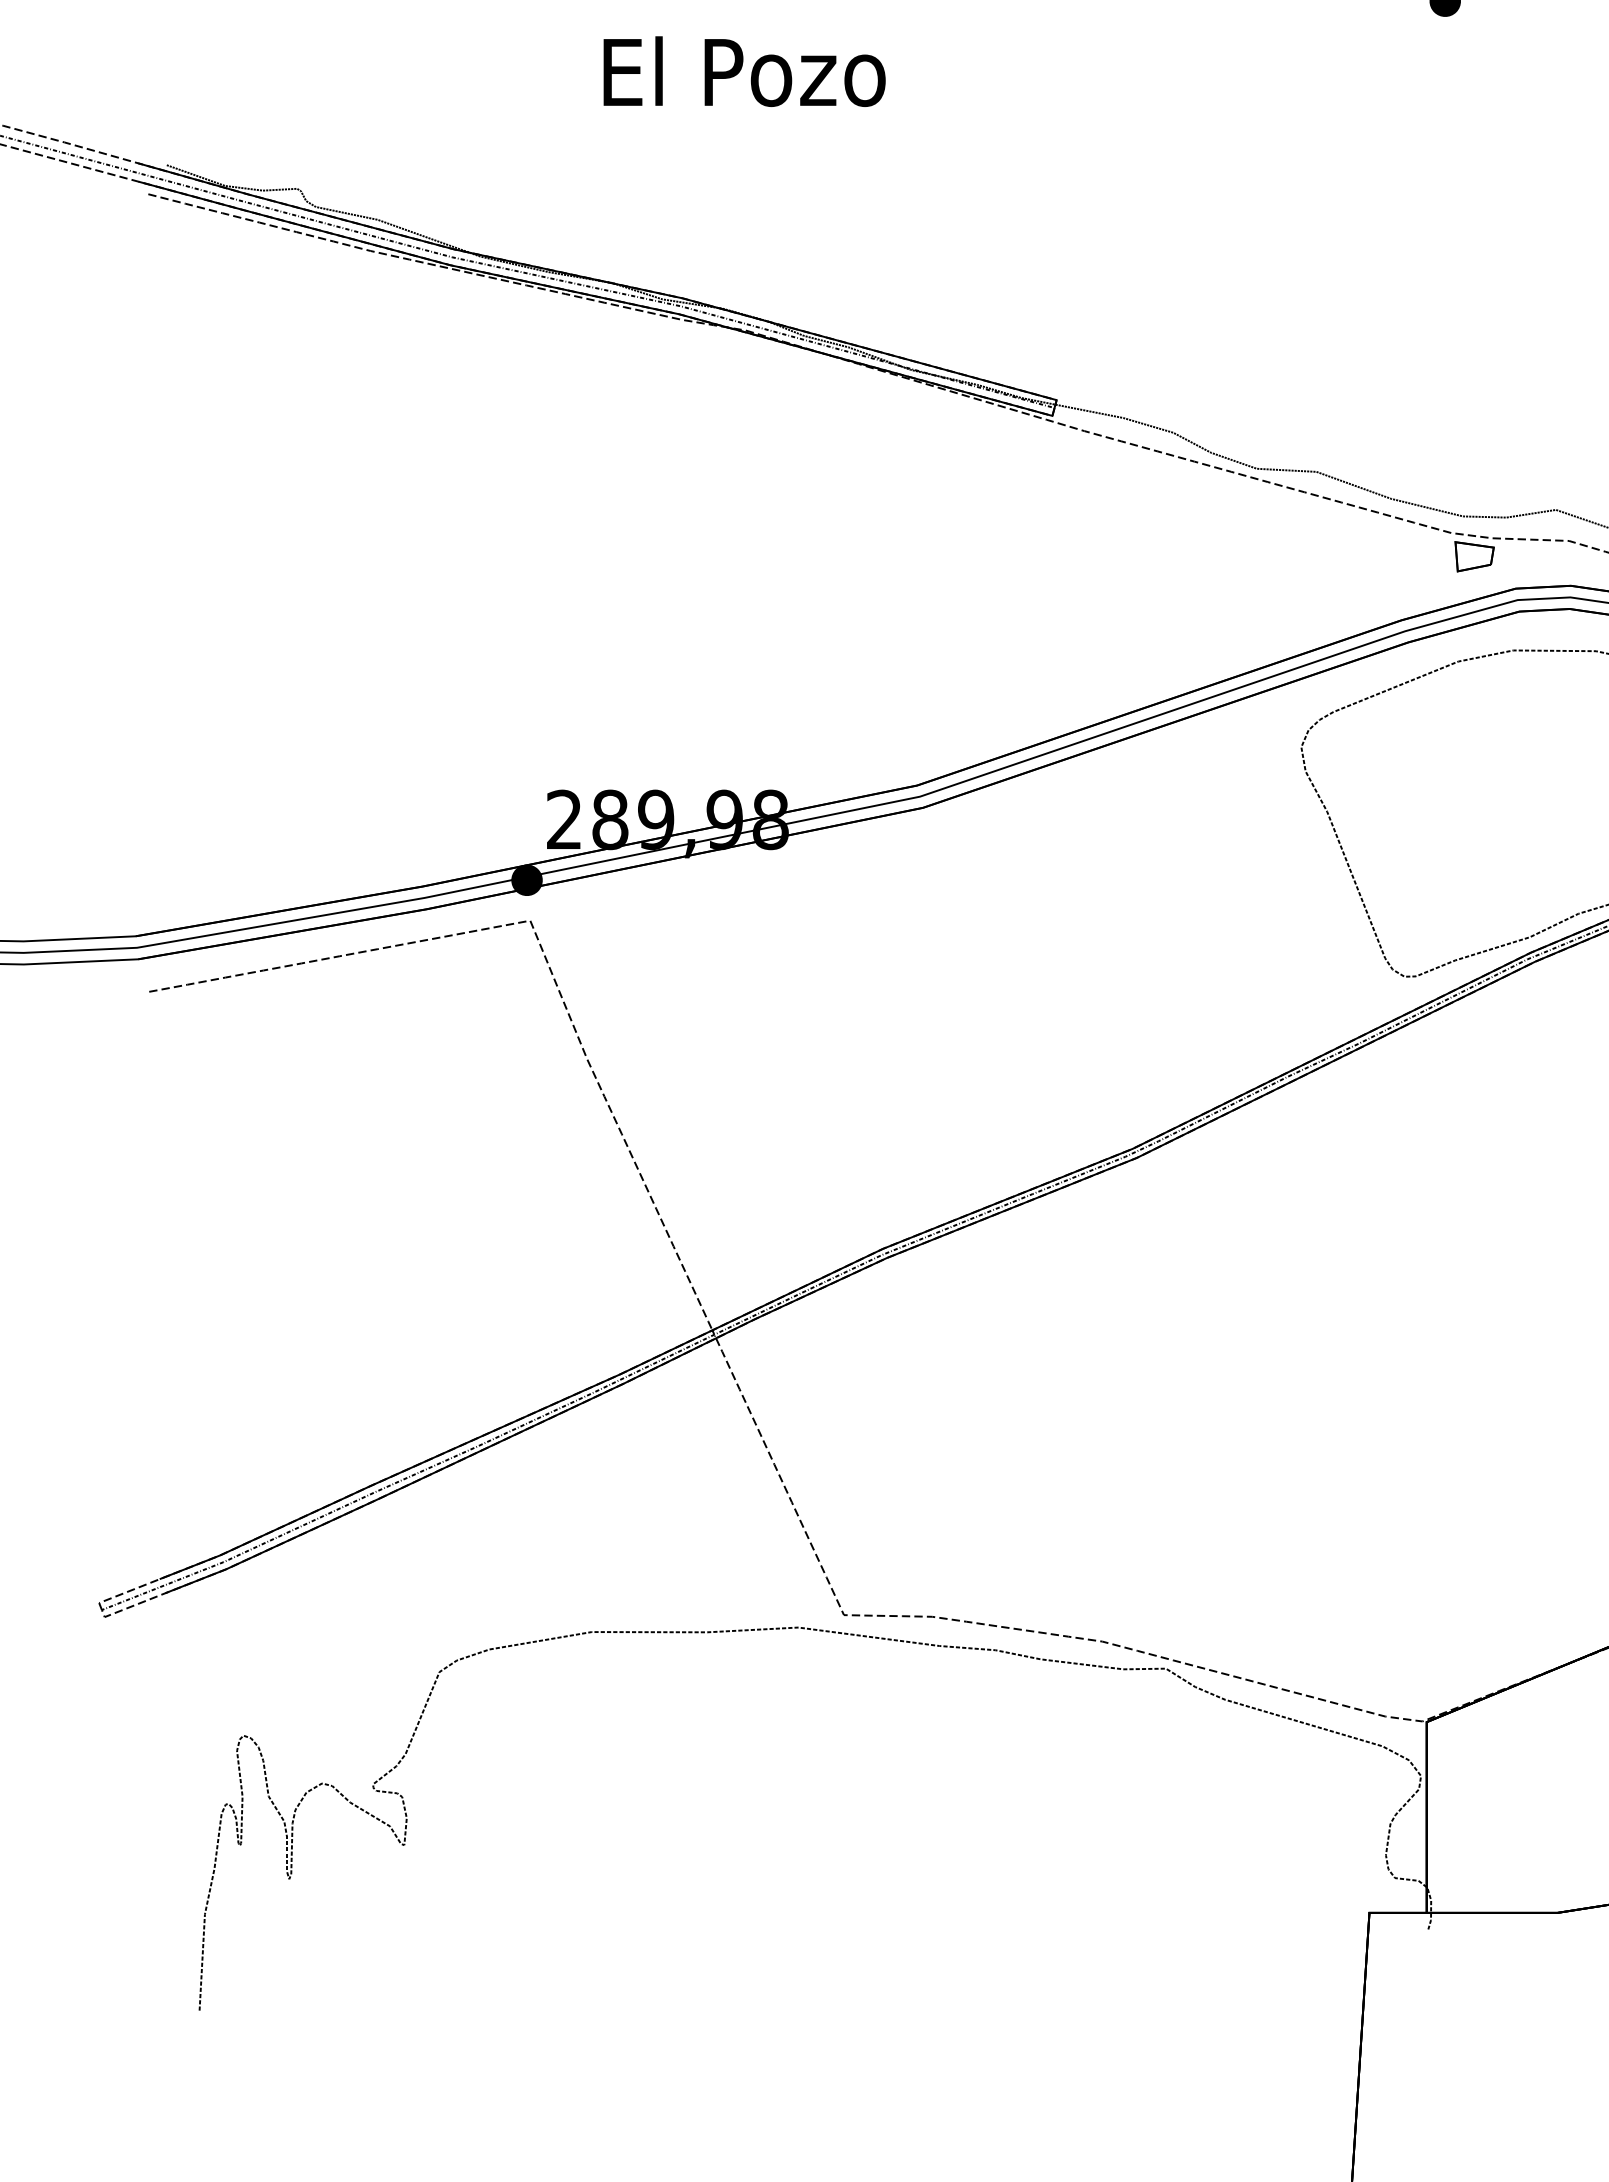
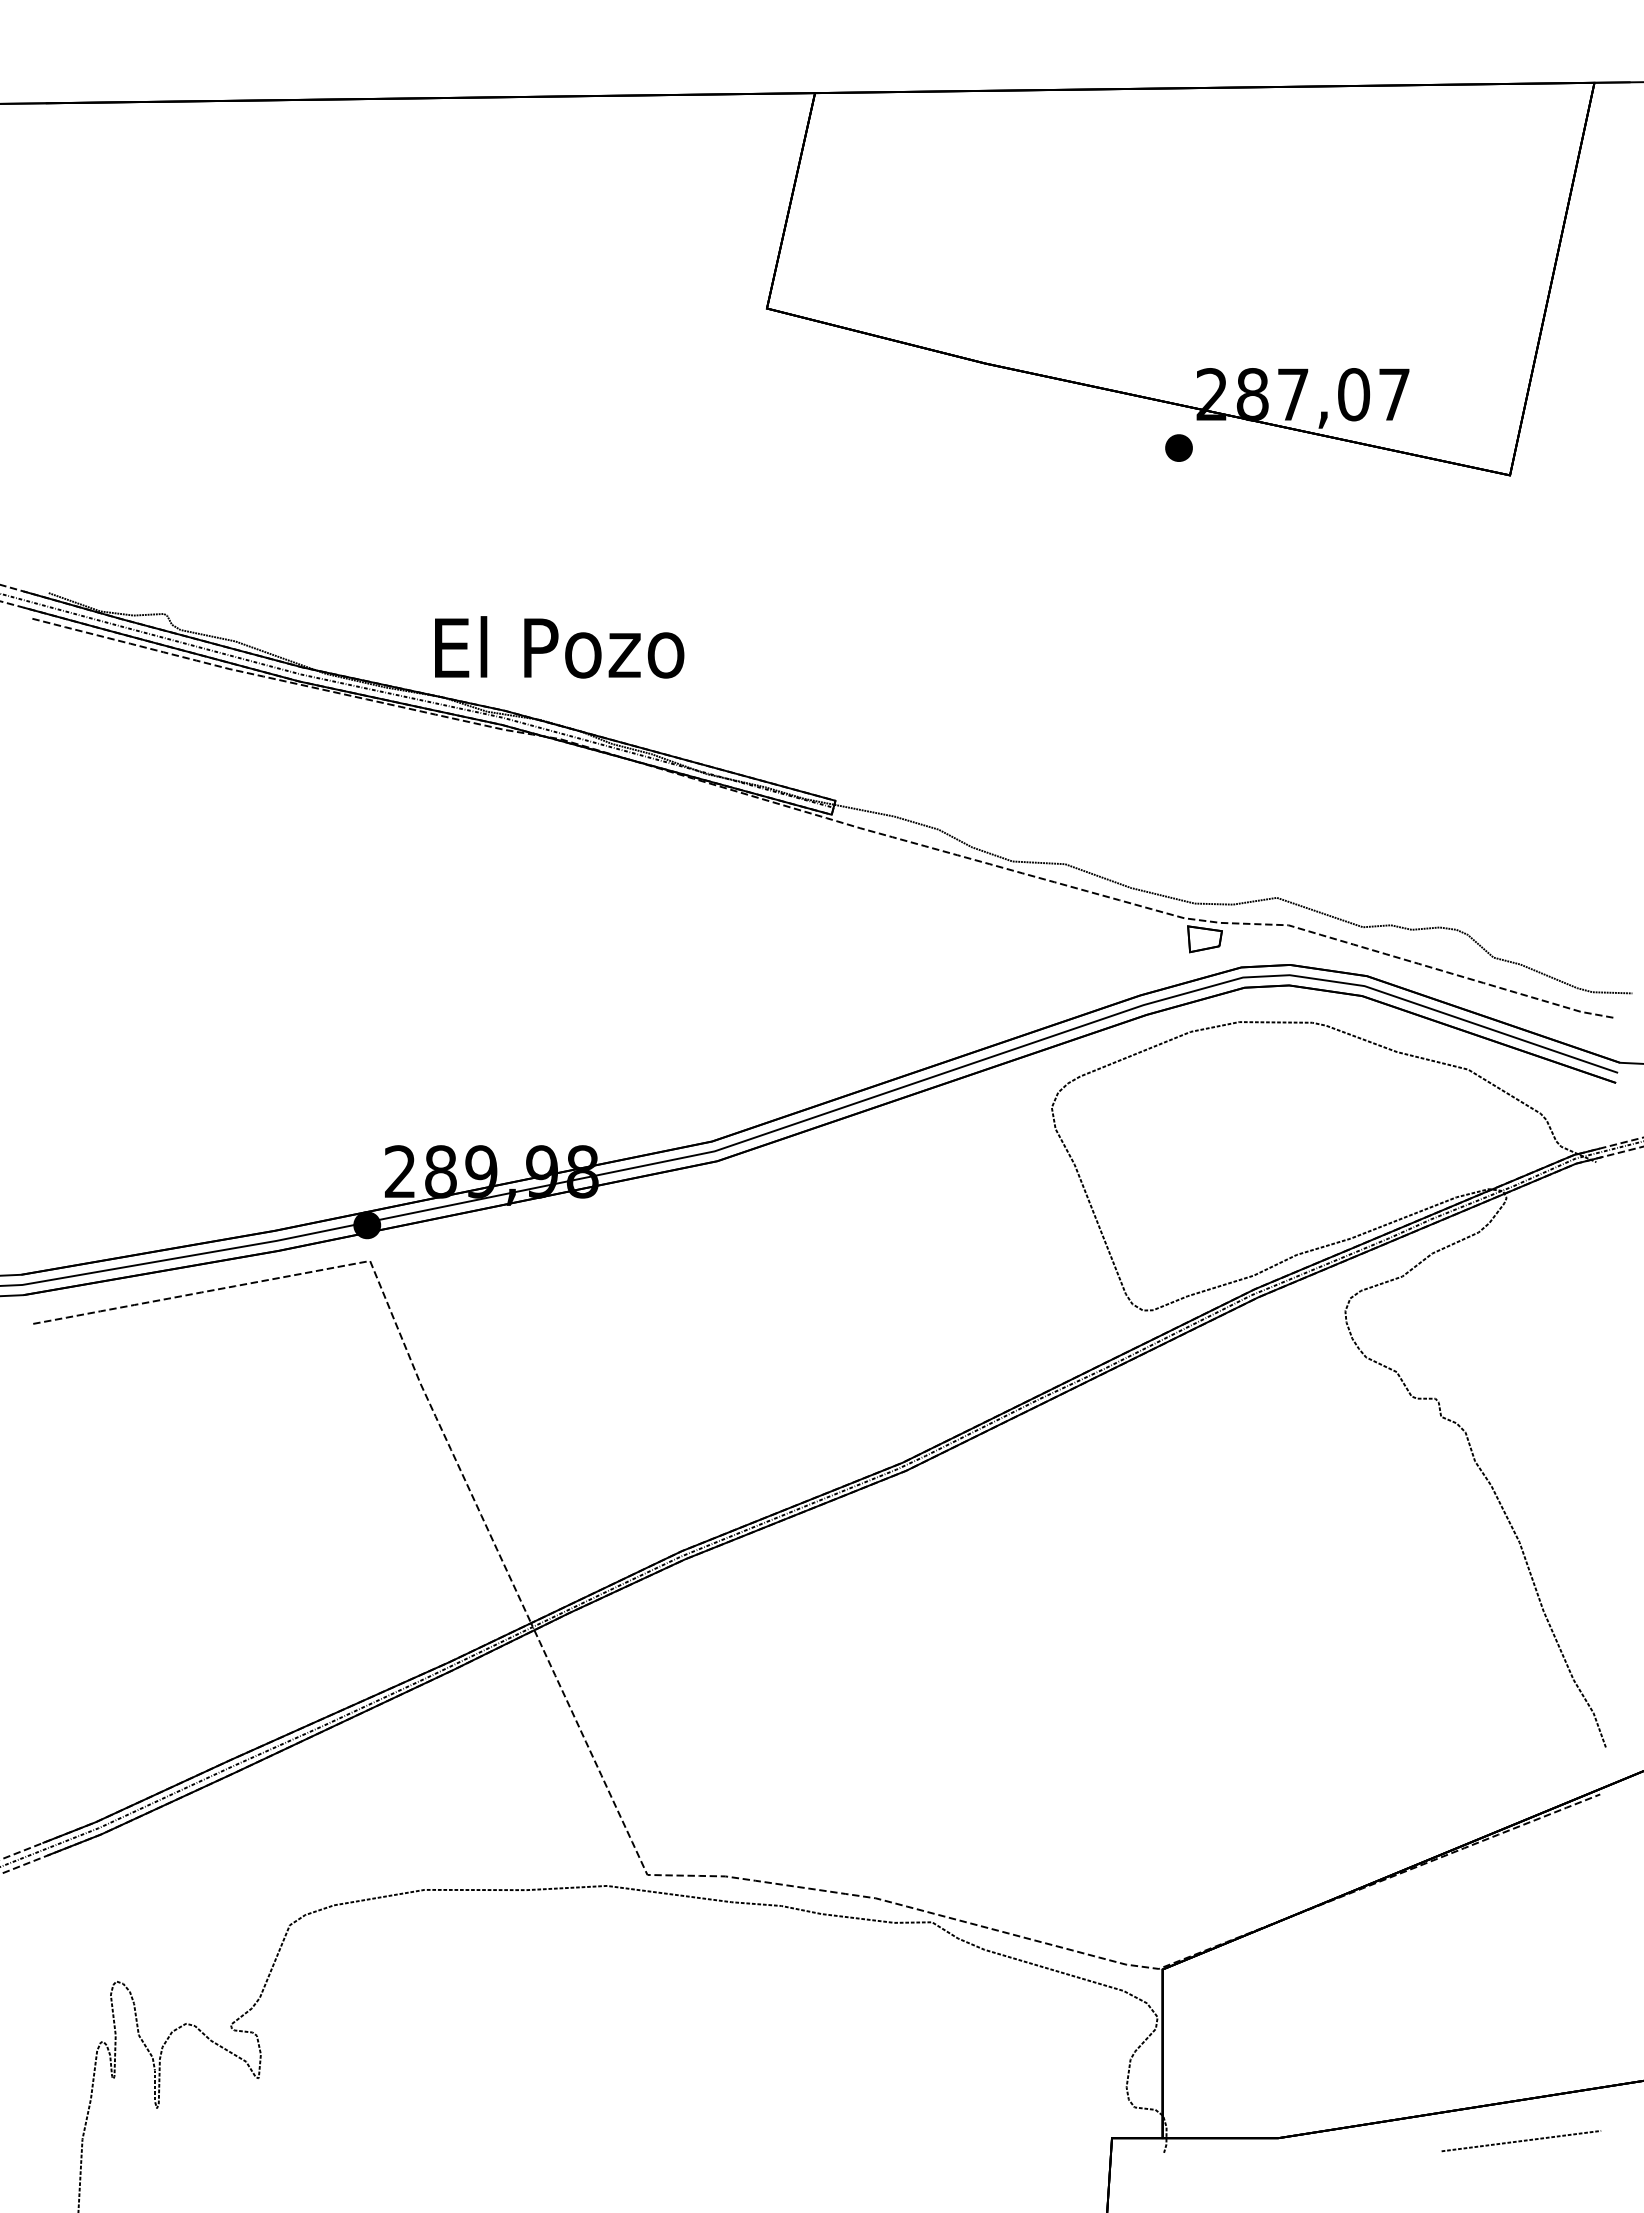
text: (744, 71) -> (559, 647), moved

